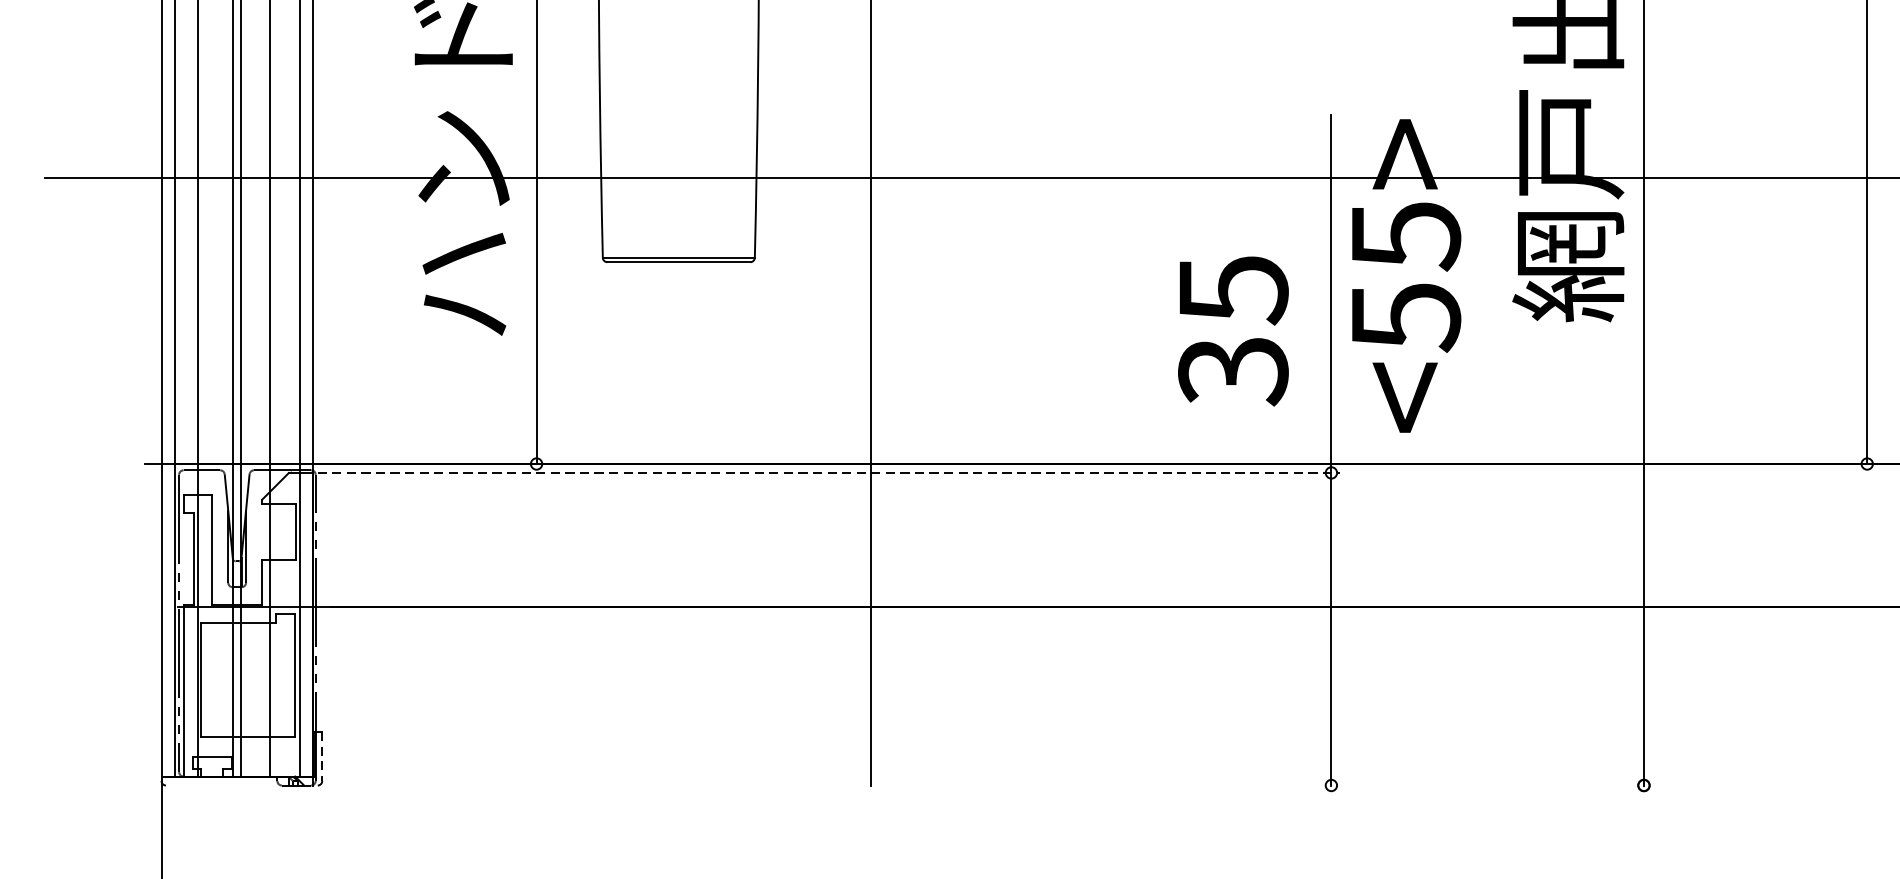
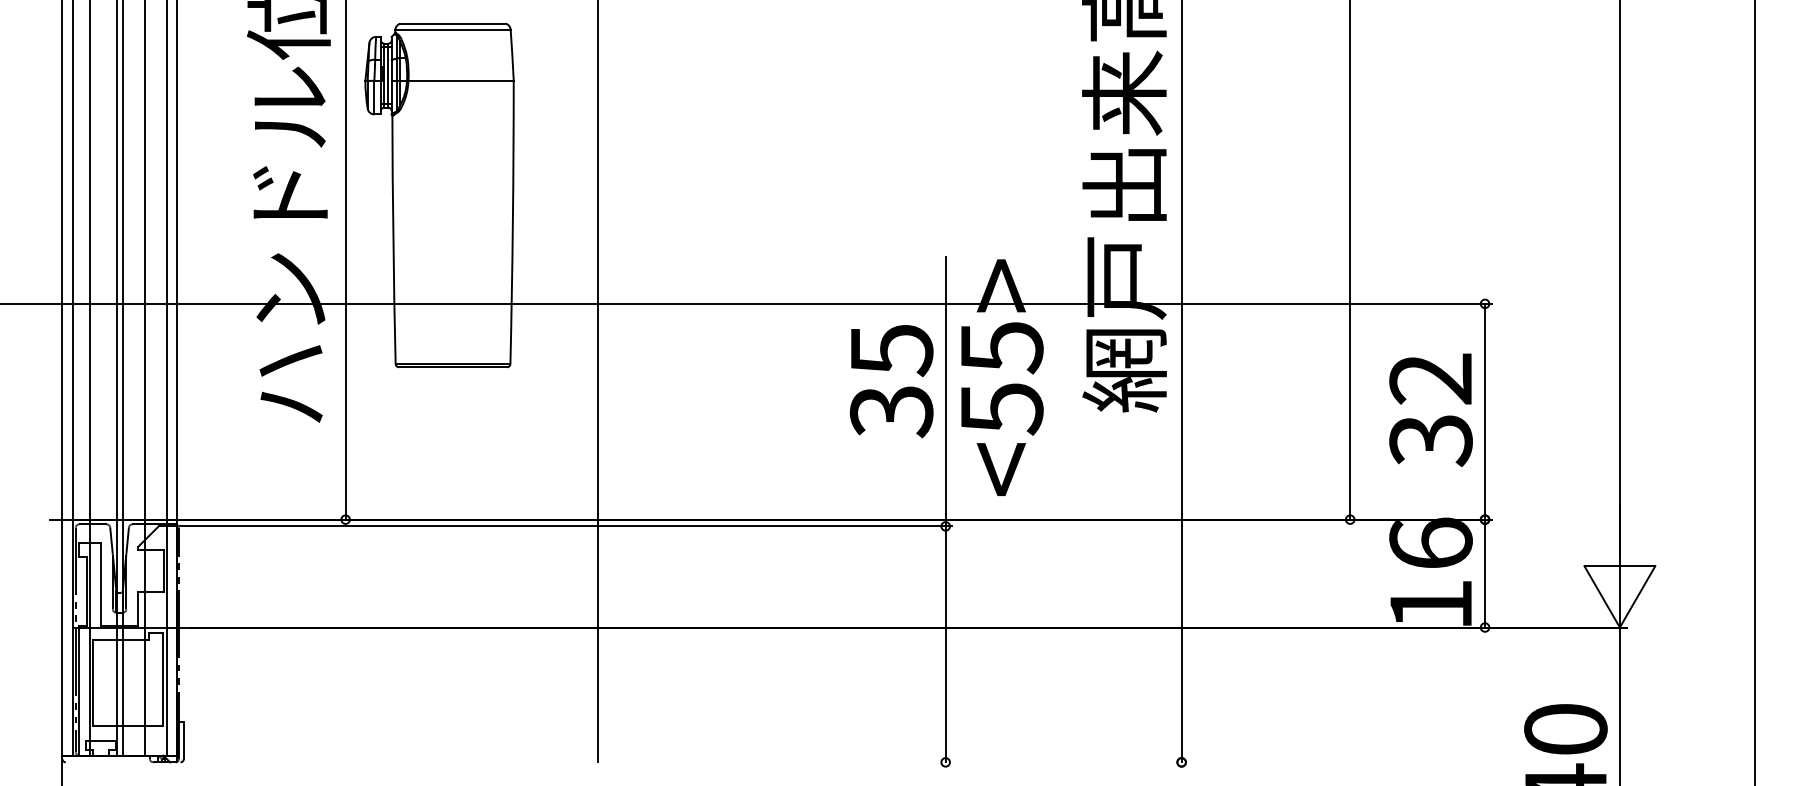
text: (1233, 331) -> (891, 381), moved
line: (829, 473) -> (566, 526), dashed -> solid
line: (321, 756) -> (183, 740), dashed -> solid

